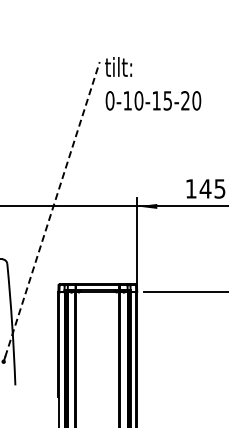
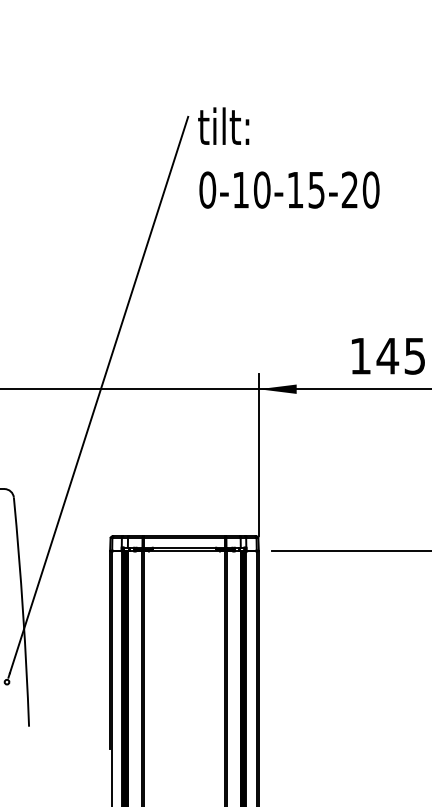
line: (52, 209) -> (99, 395), dashed -> solid

